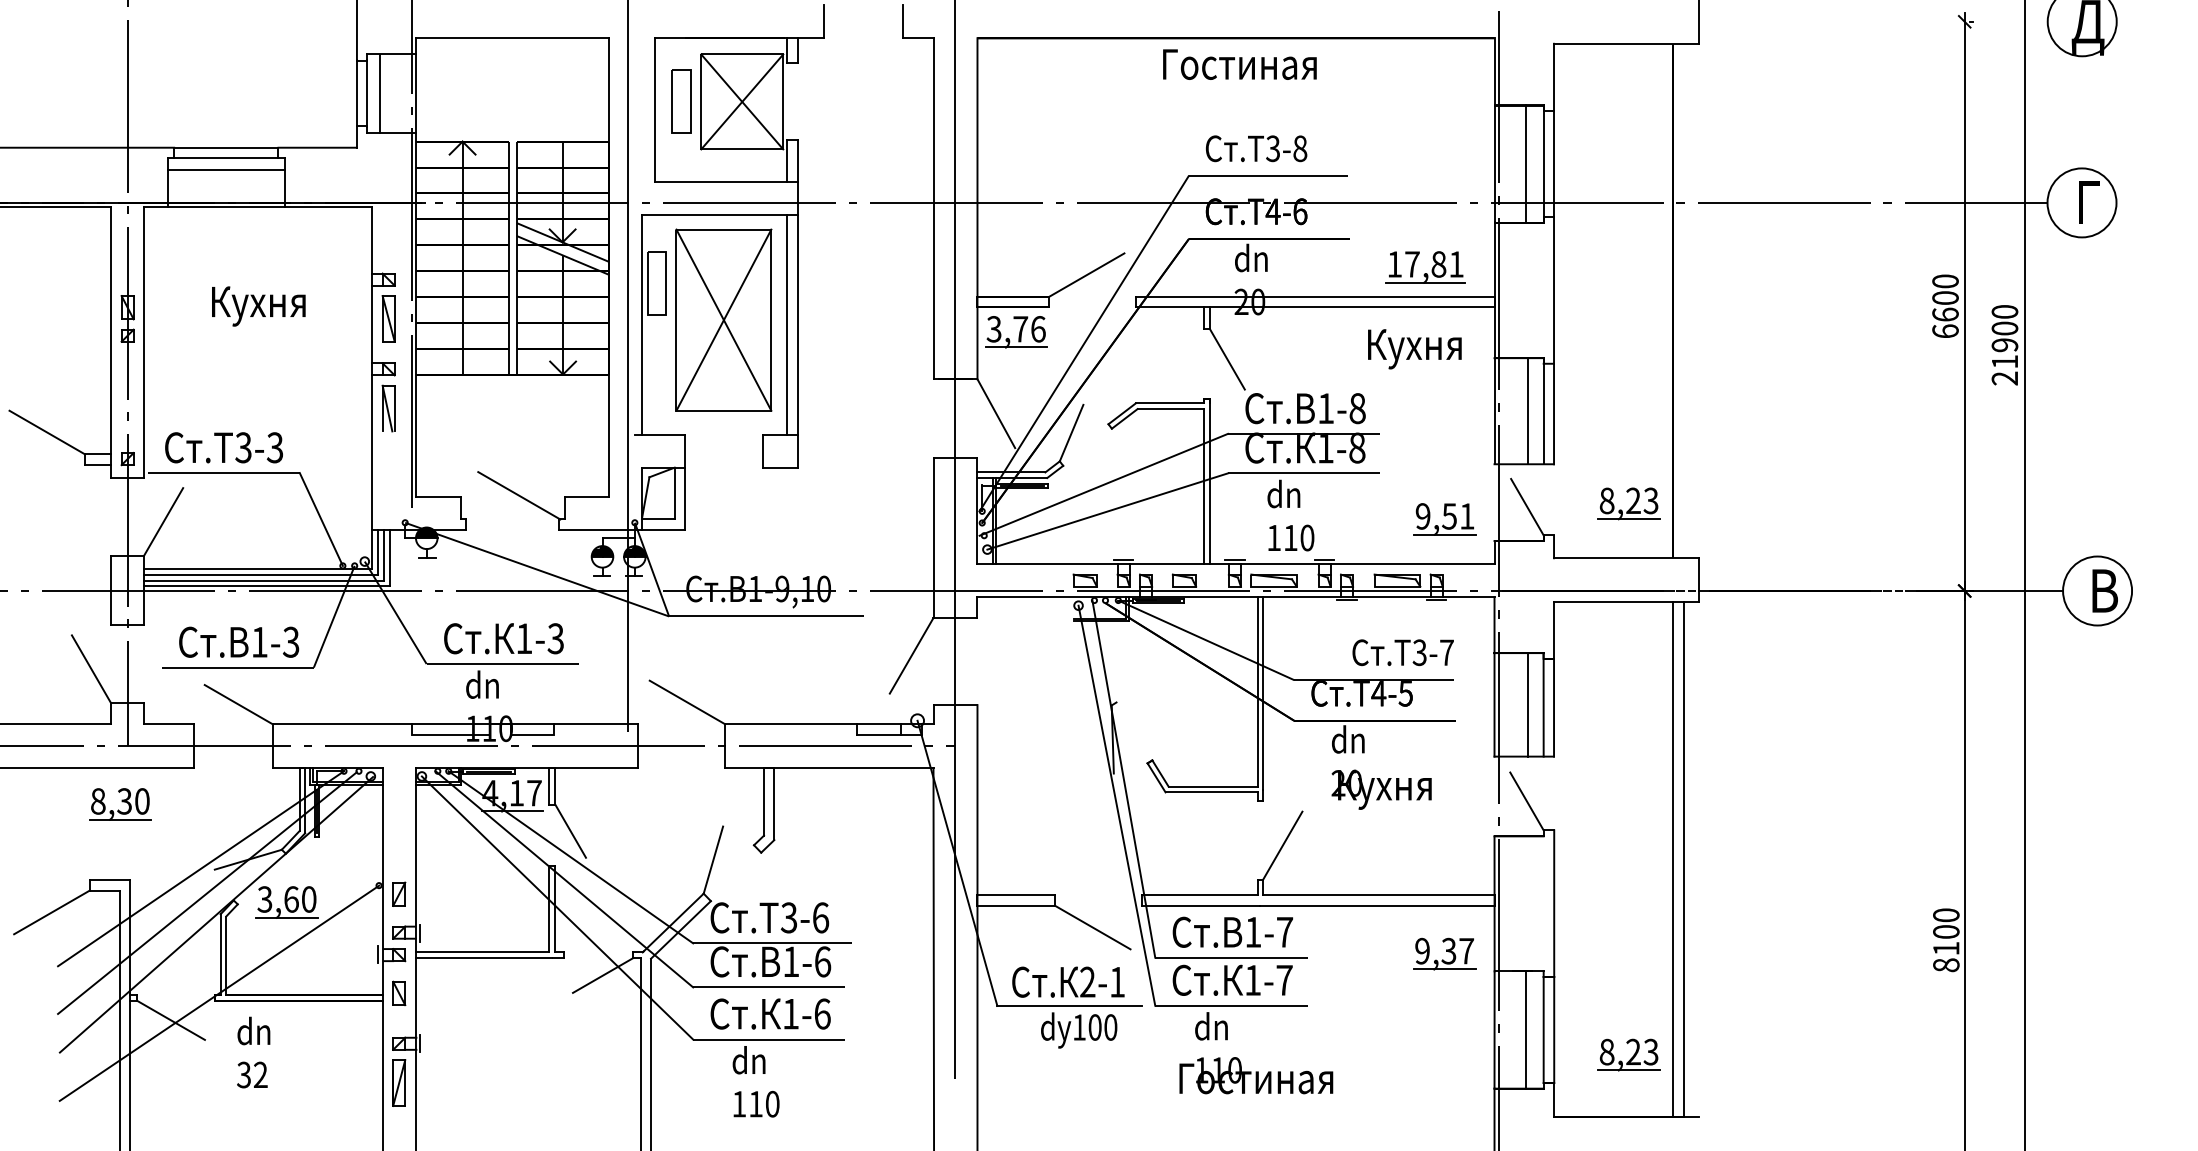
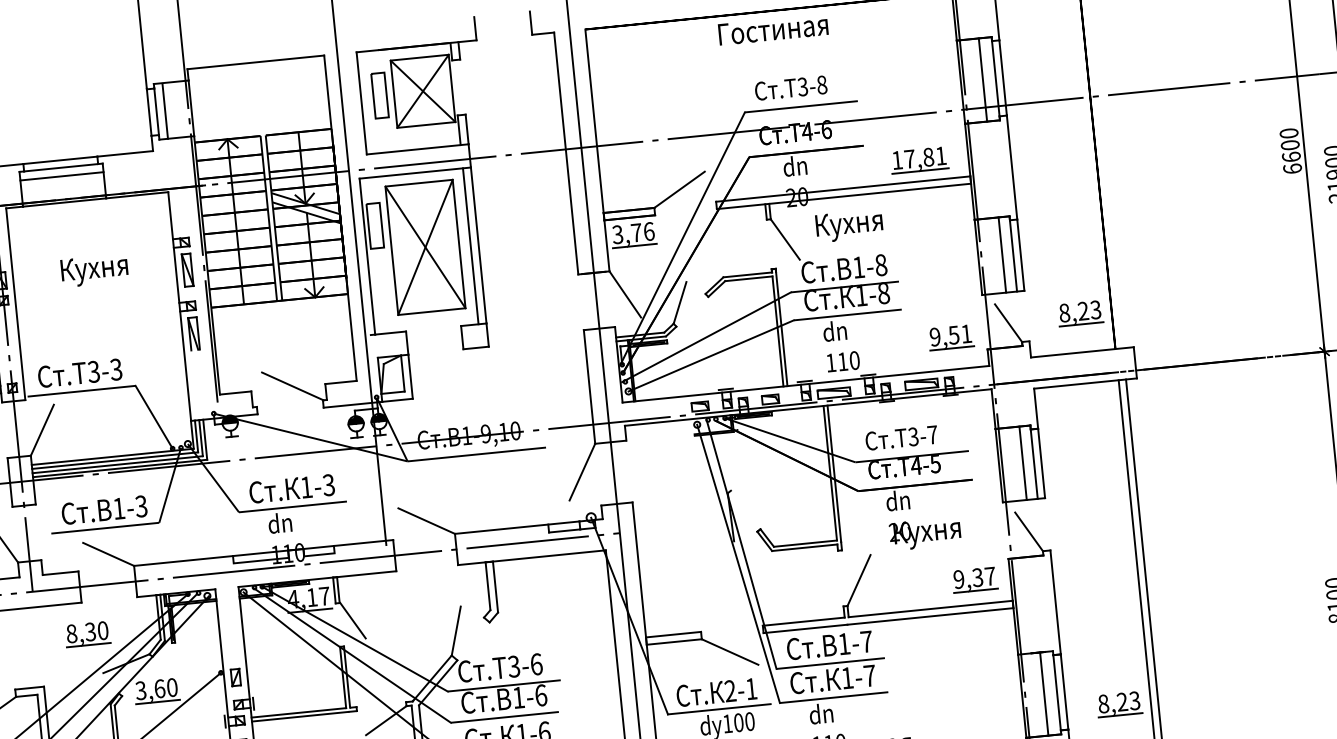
text: (1414, 349) -> (849, 226), moved
text: (1402, 652) -> (901, 437), moved
part: (120, 804) -> (87, 634), moved
part: (1444, 953) -> (974, 579), moved

